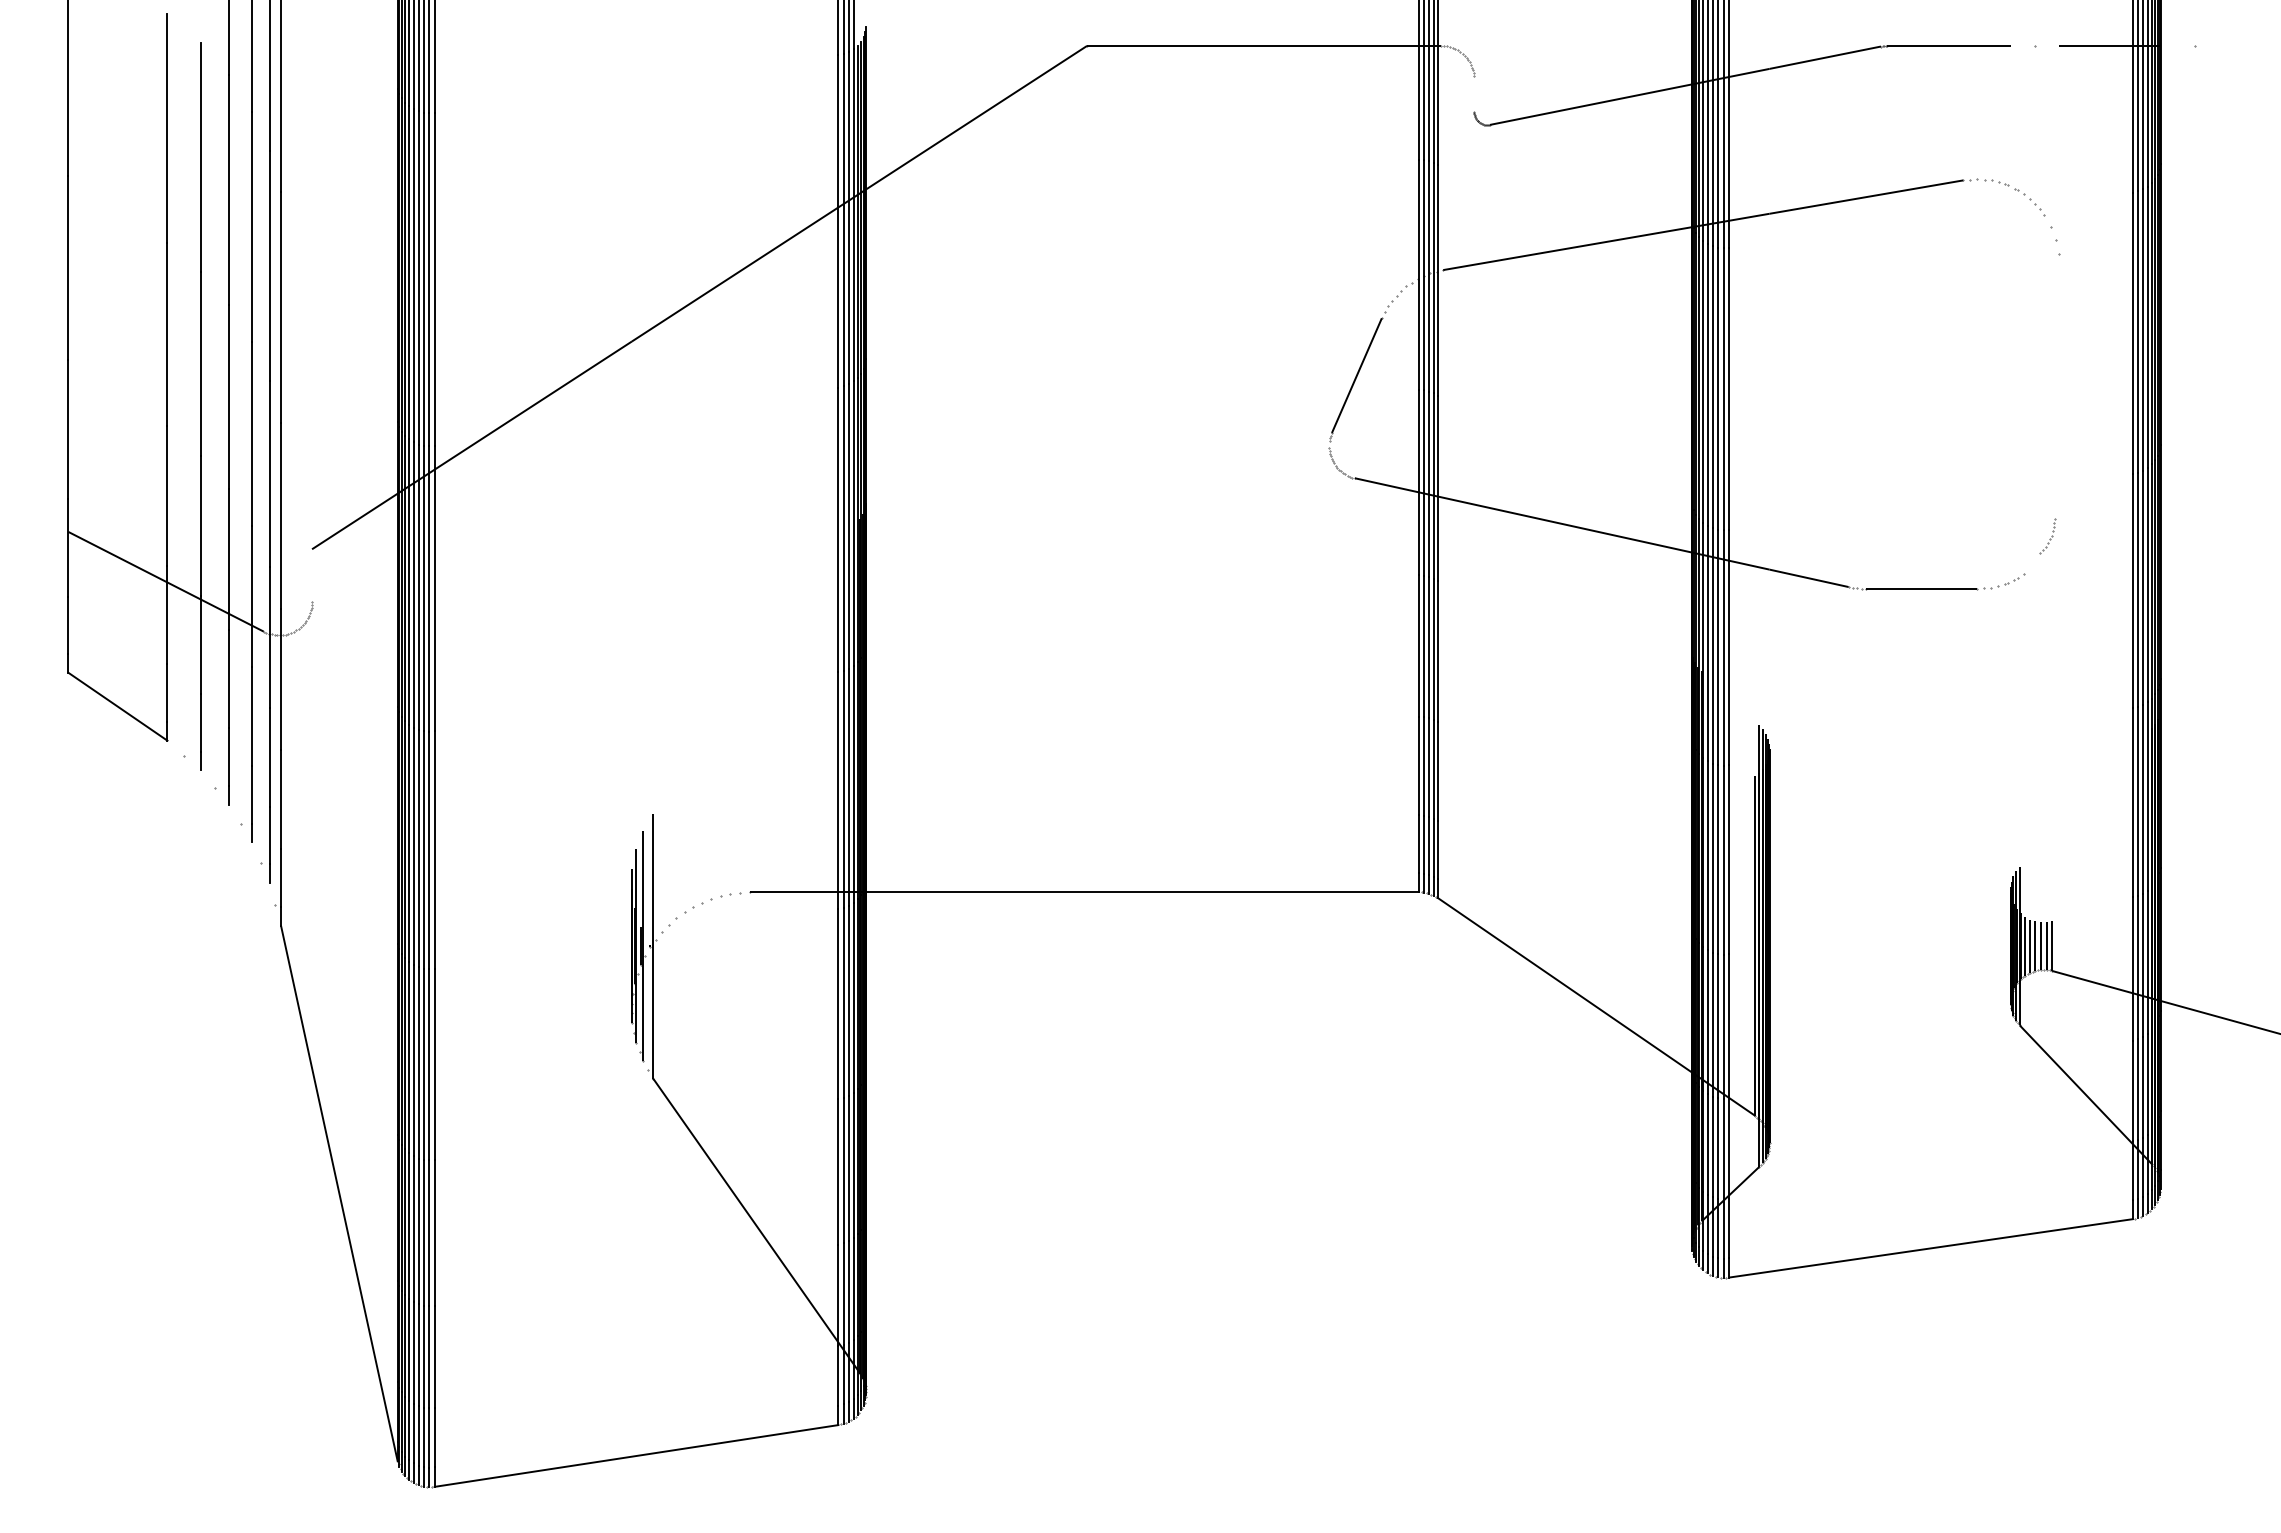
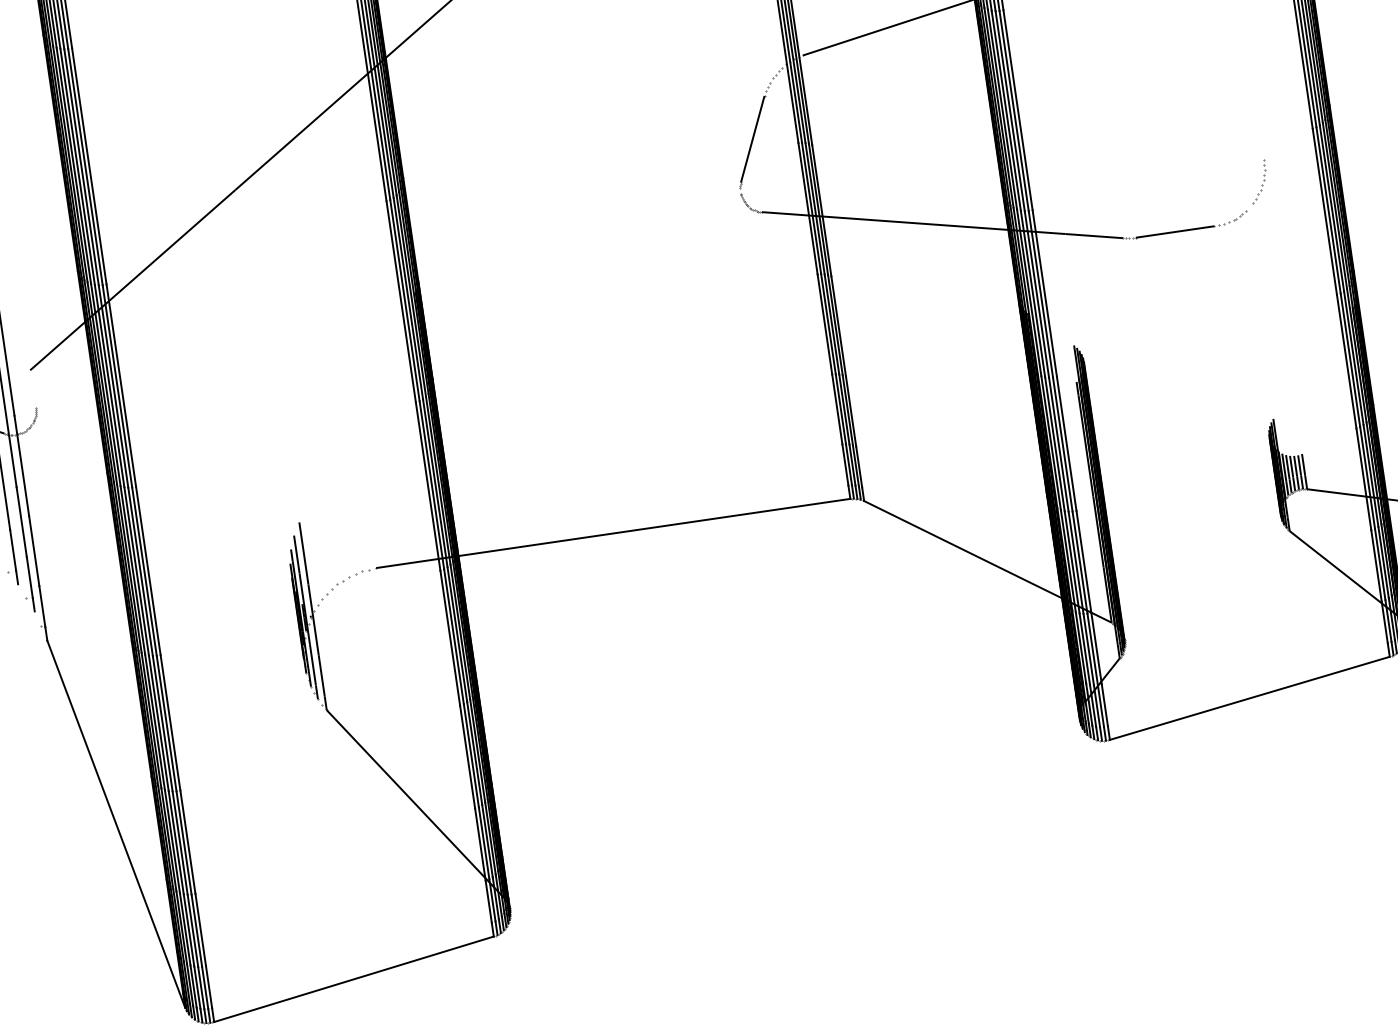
part: (2047, 536) -> (1258, 181), size x1.67

